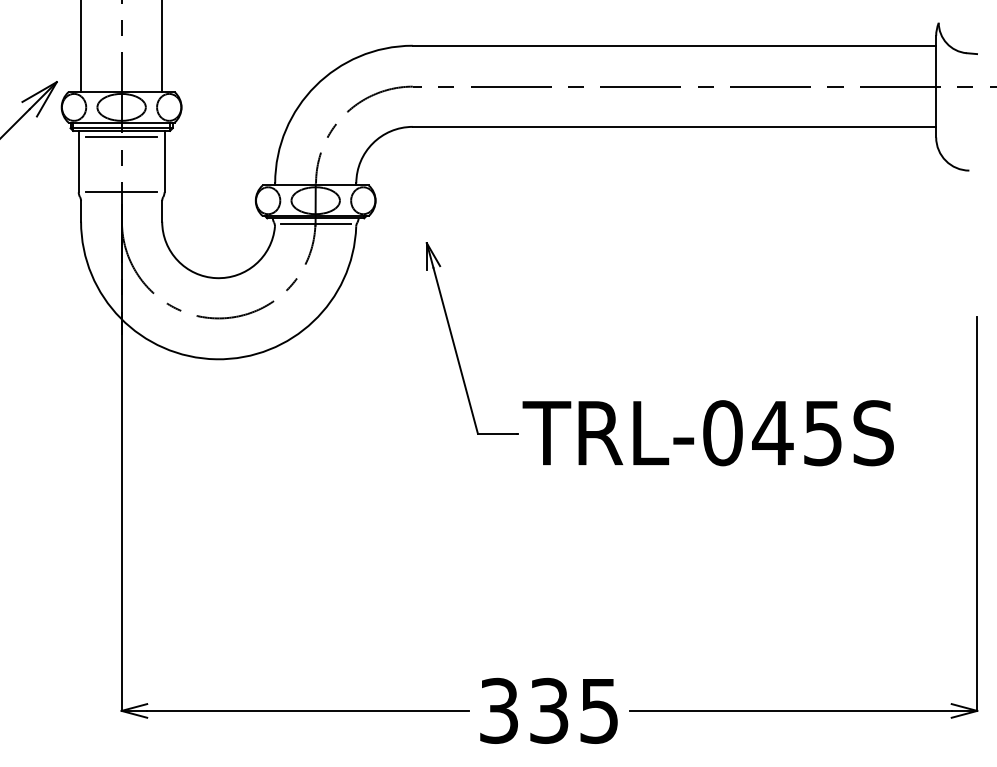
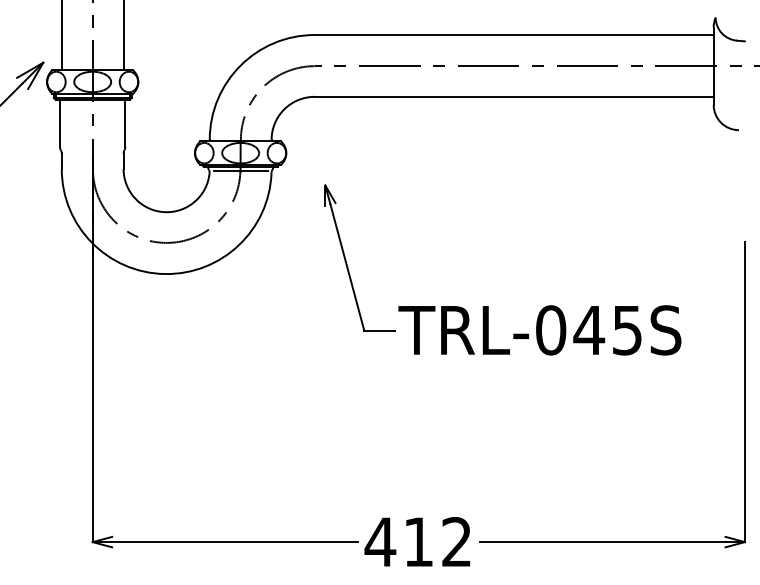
line: (121, 136) -> (92, 104), removed
line: (121, 191) -> (92, 146), removed
text: (547, 711) -> (417, 542), 335 -> 412

